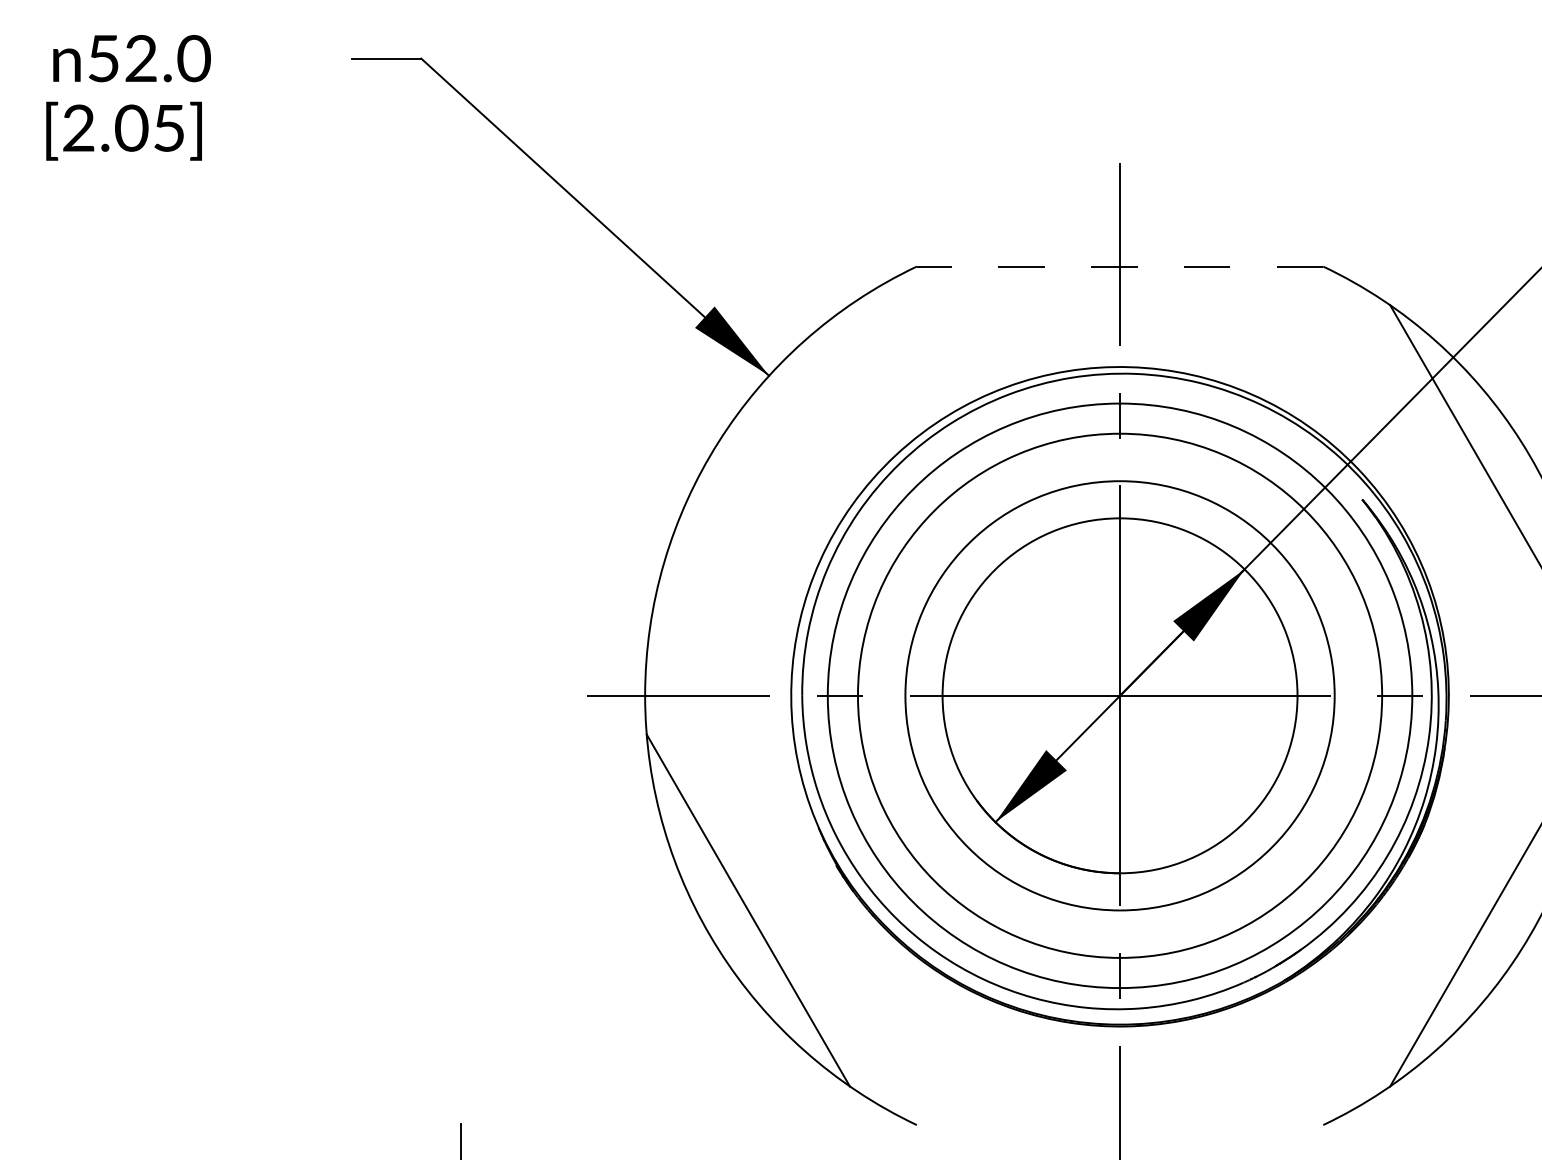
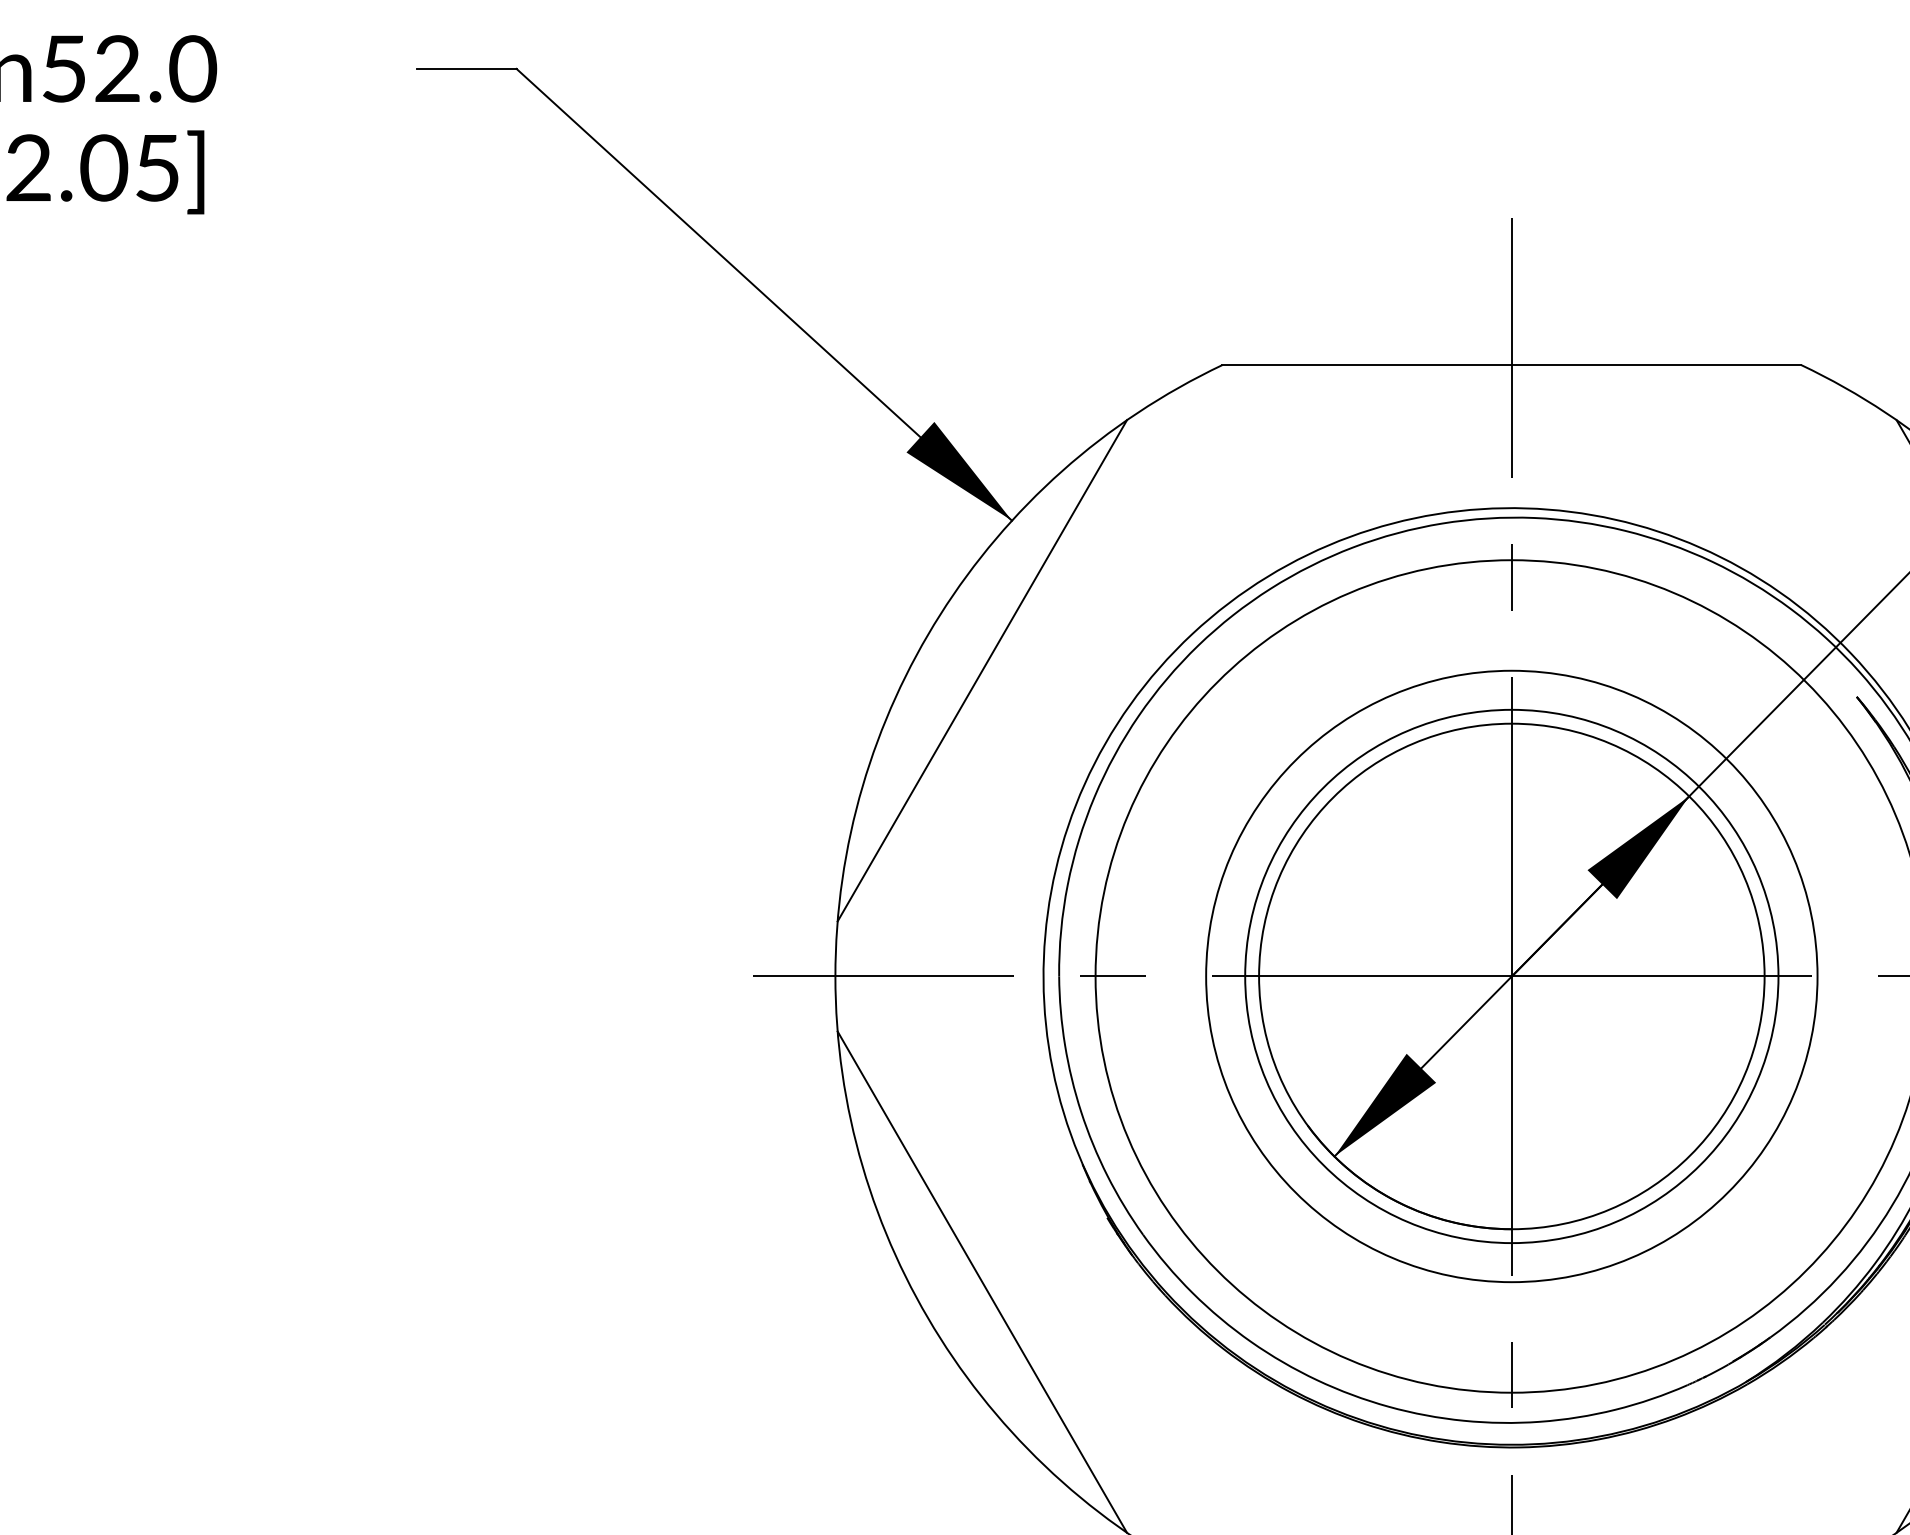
line: (1119, 266) -> (1511, 364), dashed -> solid
line: (747, 481) -> (981, 671), added
circle: (1119, 695) -> (1511, 976), size x0.71

